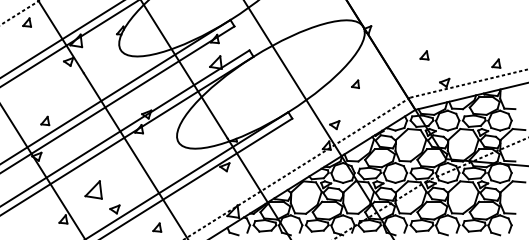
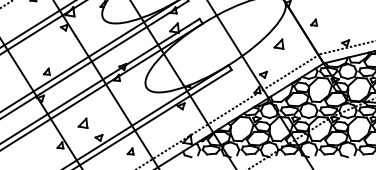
part: (424, 55) -> (314, 22), moved
part: (355, 84) -> (278, 44), size x1.67
part: (93, 189) -> (82, 122), size x0.71

